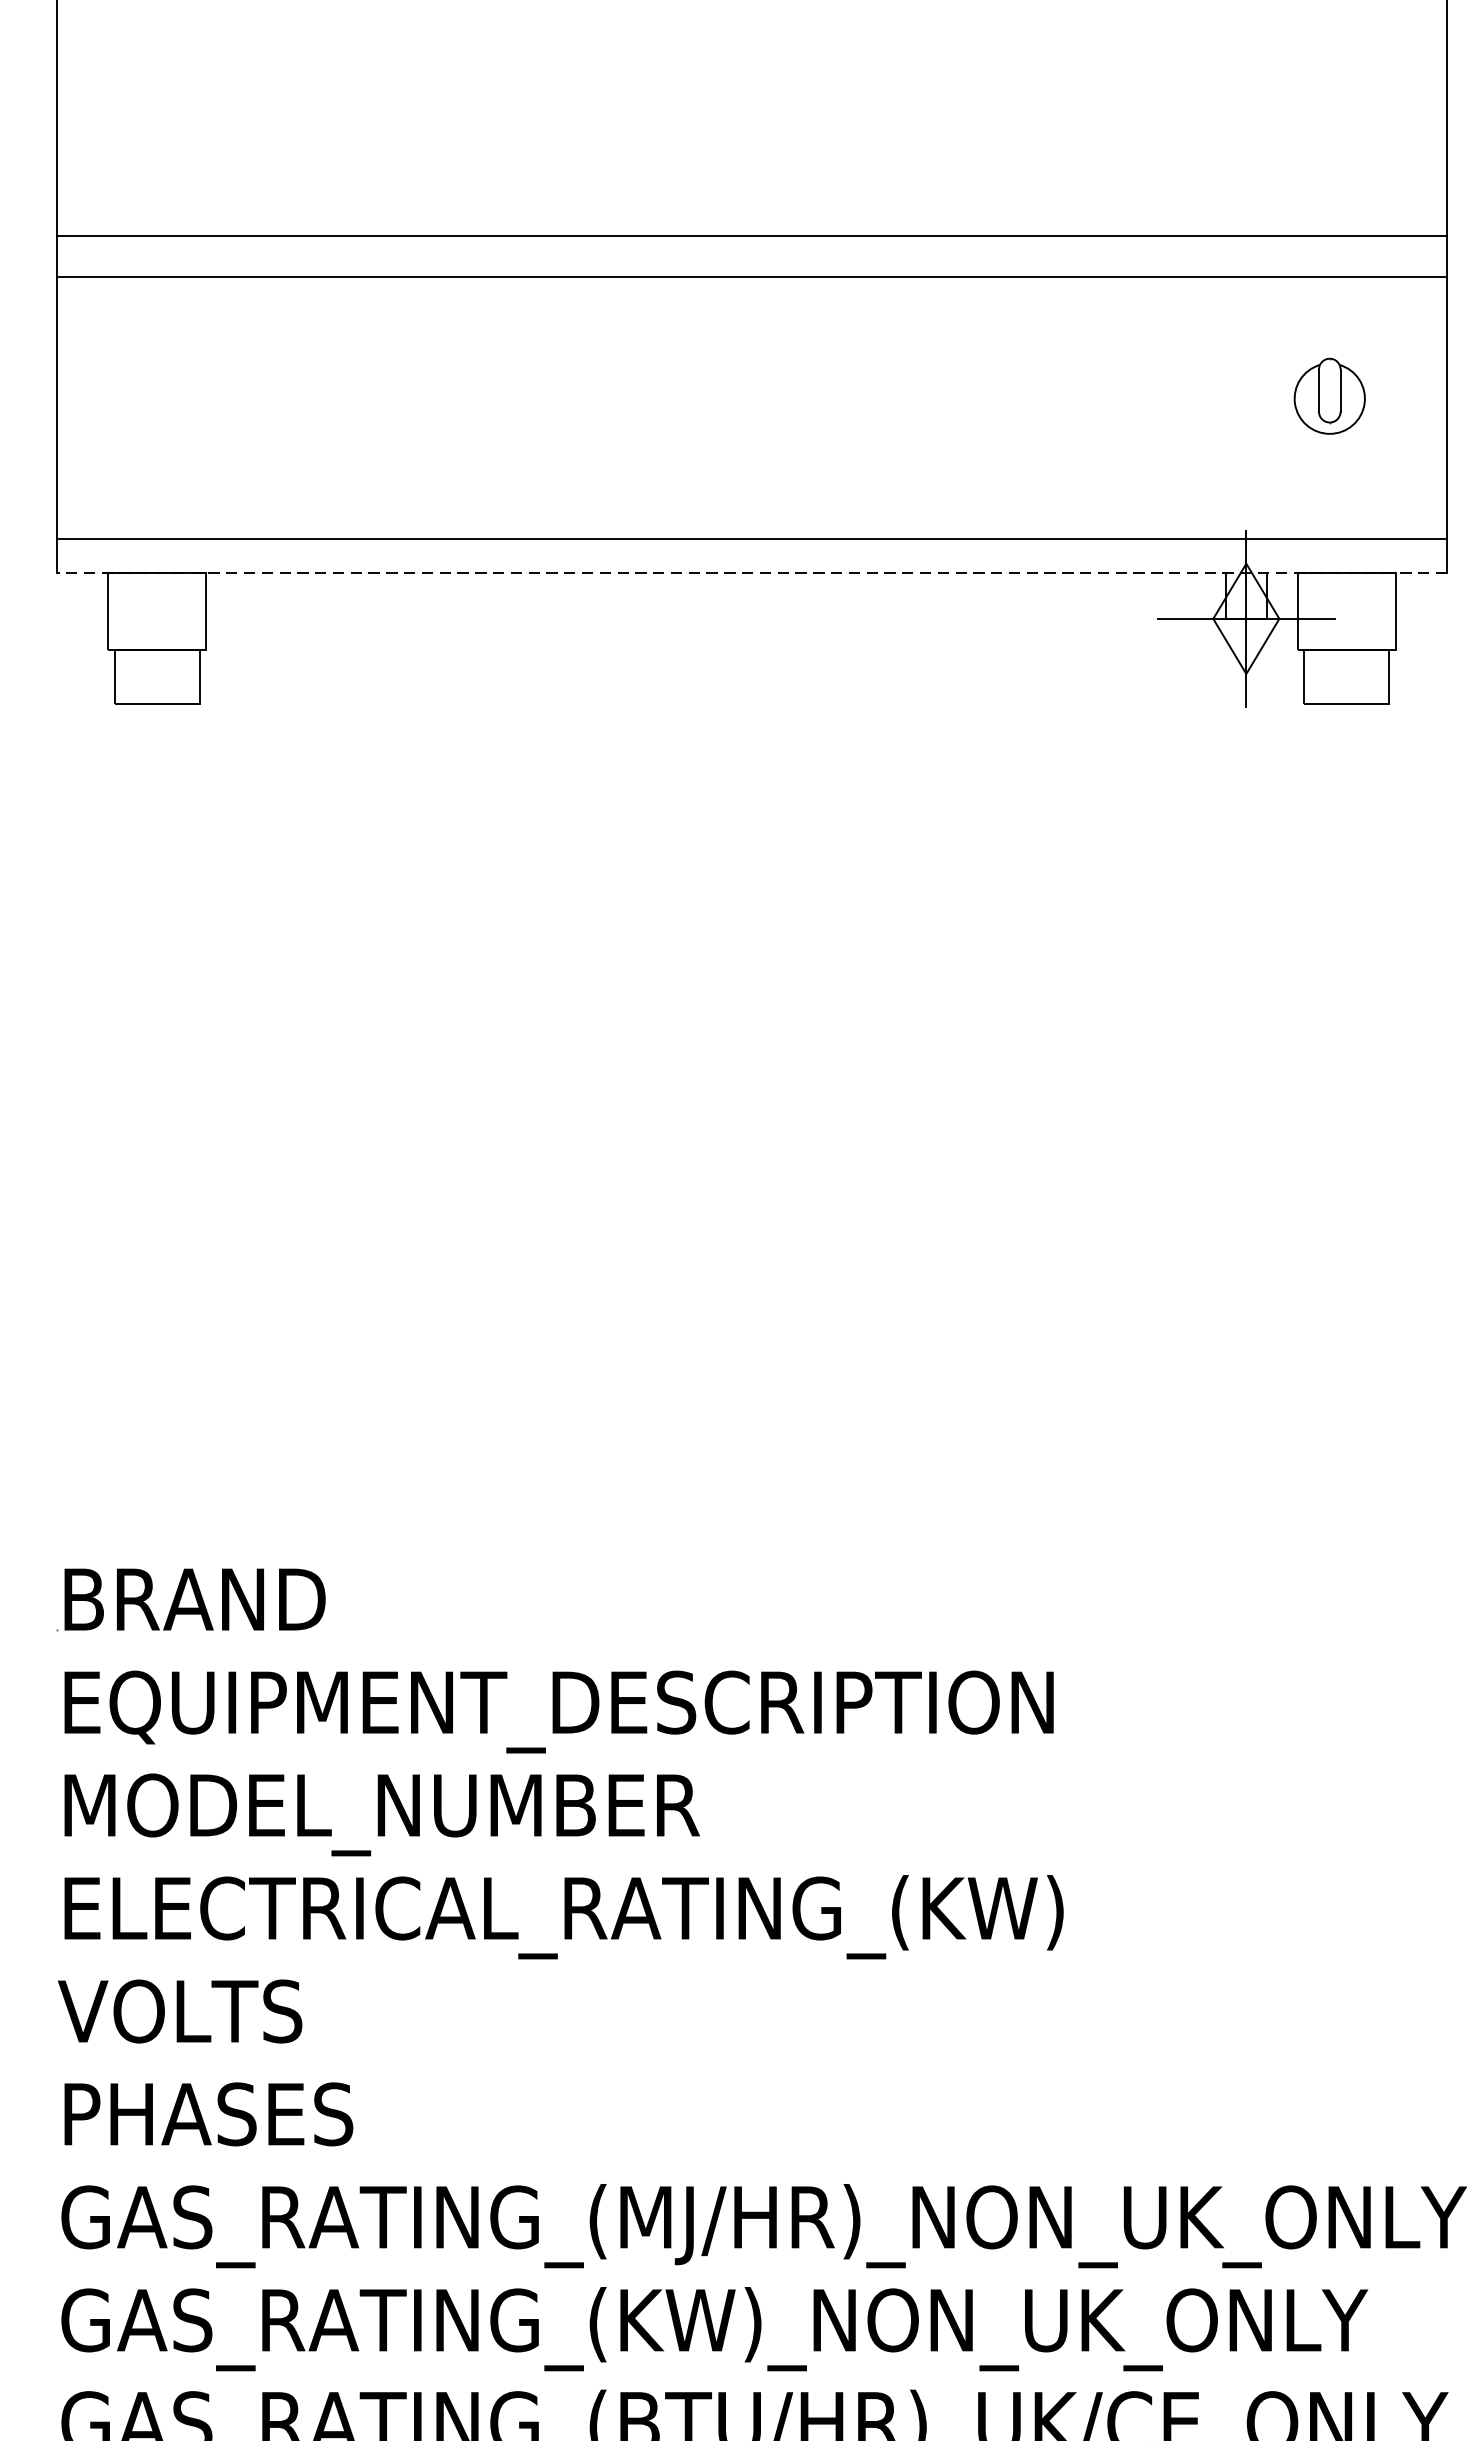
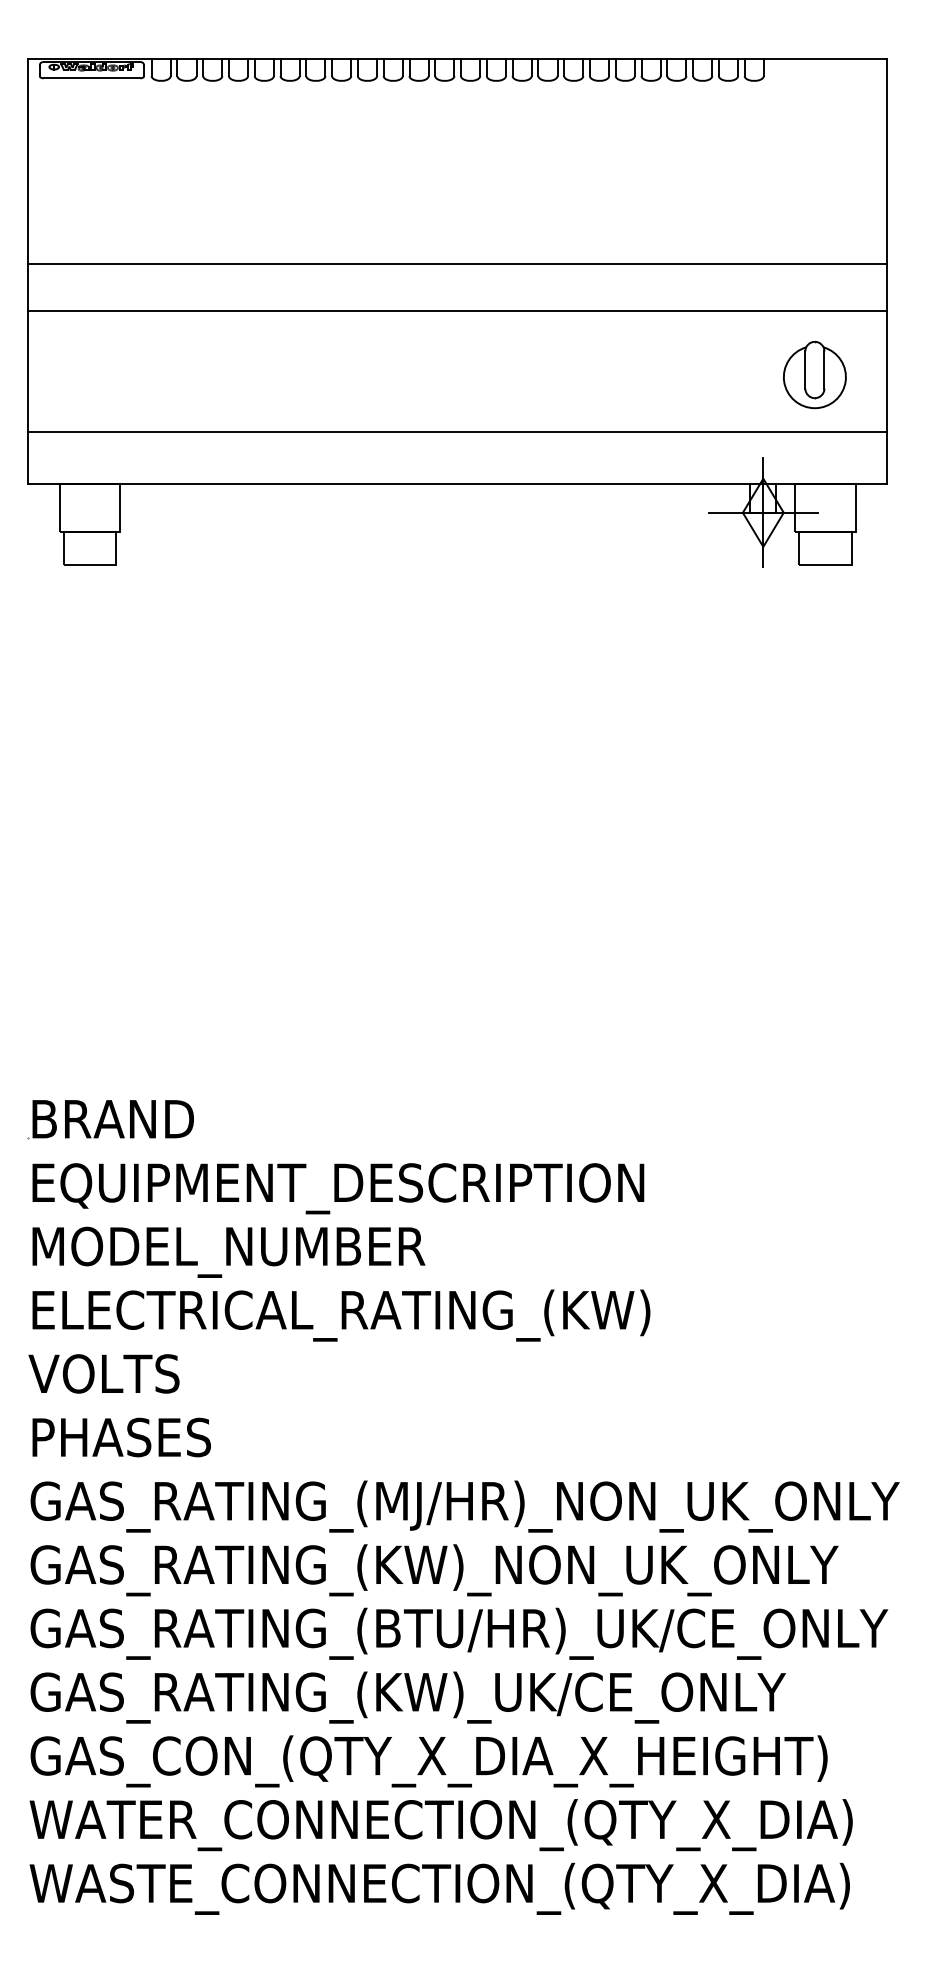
line: (751, 236) -> (457, 311), moved
line: (751, 277) -> (457, 264), moved
part: (1329, 396) -> (814, 375), size x1.43
line: (751, 539) -> (457, 431), moved
line: (751, 573) -> (457, 484), dashed -> solid

